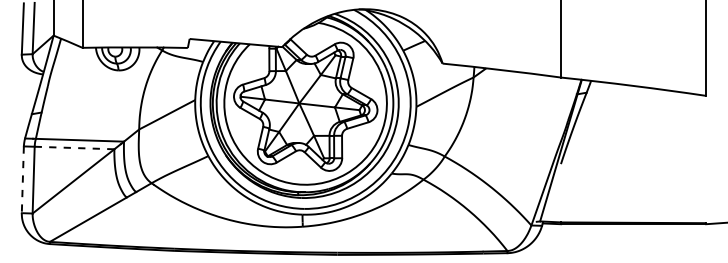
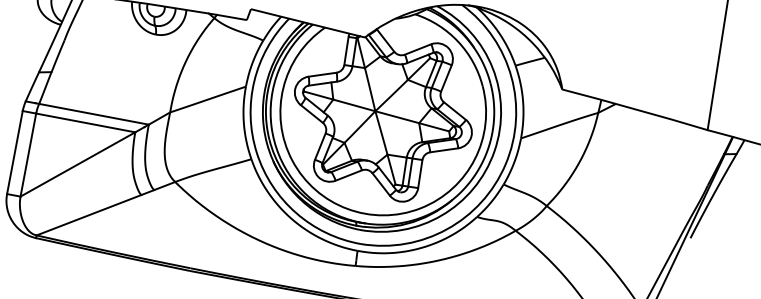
line: (74, 148) -> (85, 123), dashed -> solid
line: (22, 180) -> (14, 153), dashed -> solid

